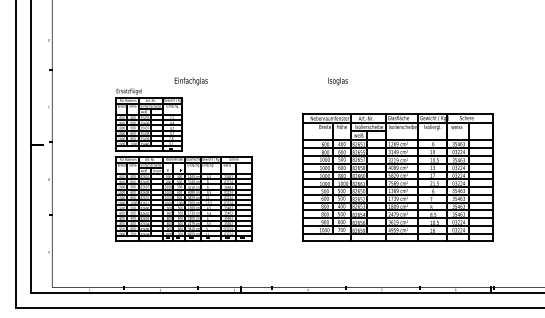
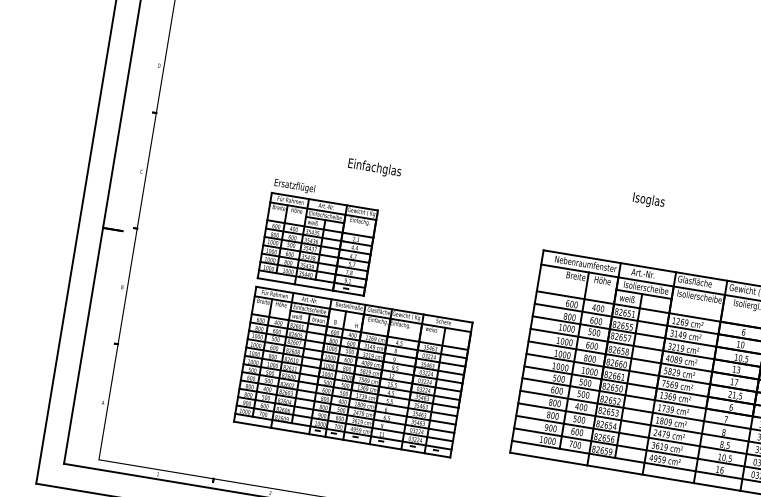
text: (337, 81) -> (647, 200), moved
part: (183, 164) -> (361, 316), moved

